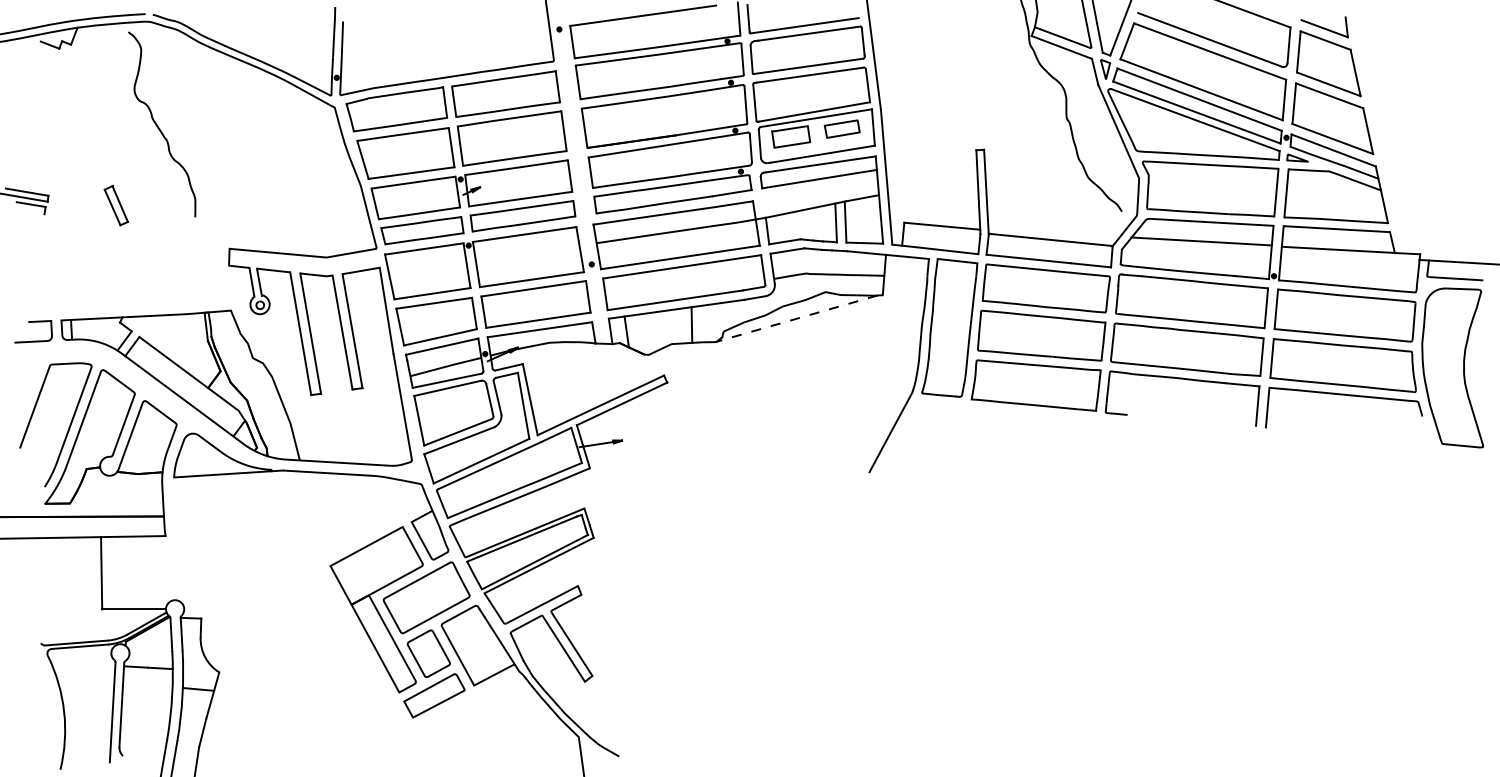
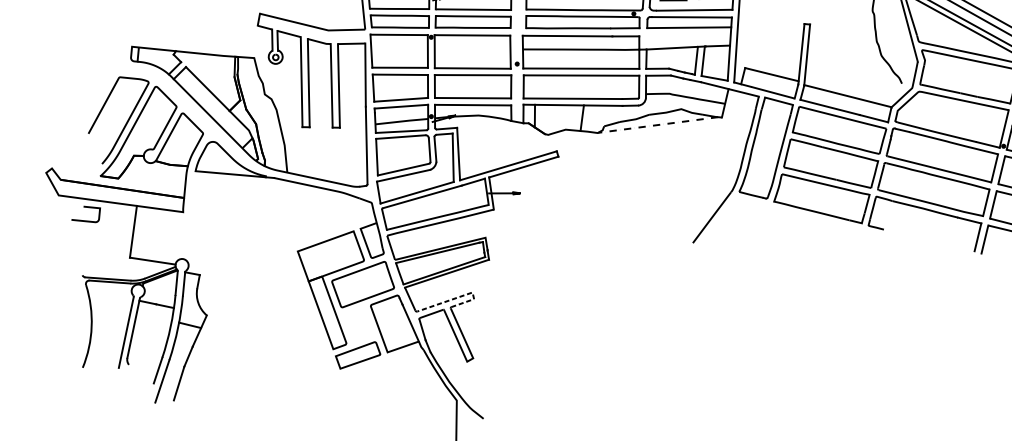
line: (1201, 241) -> (955, 113), removed
curve: (33, 322) -> (87, 207), moved
line: (562, 594) -> (460, 296), solid -> dashed
part: (428, 653) -> (358, 324), removed

